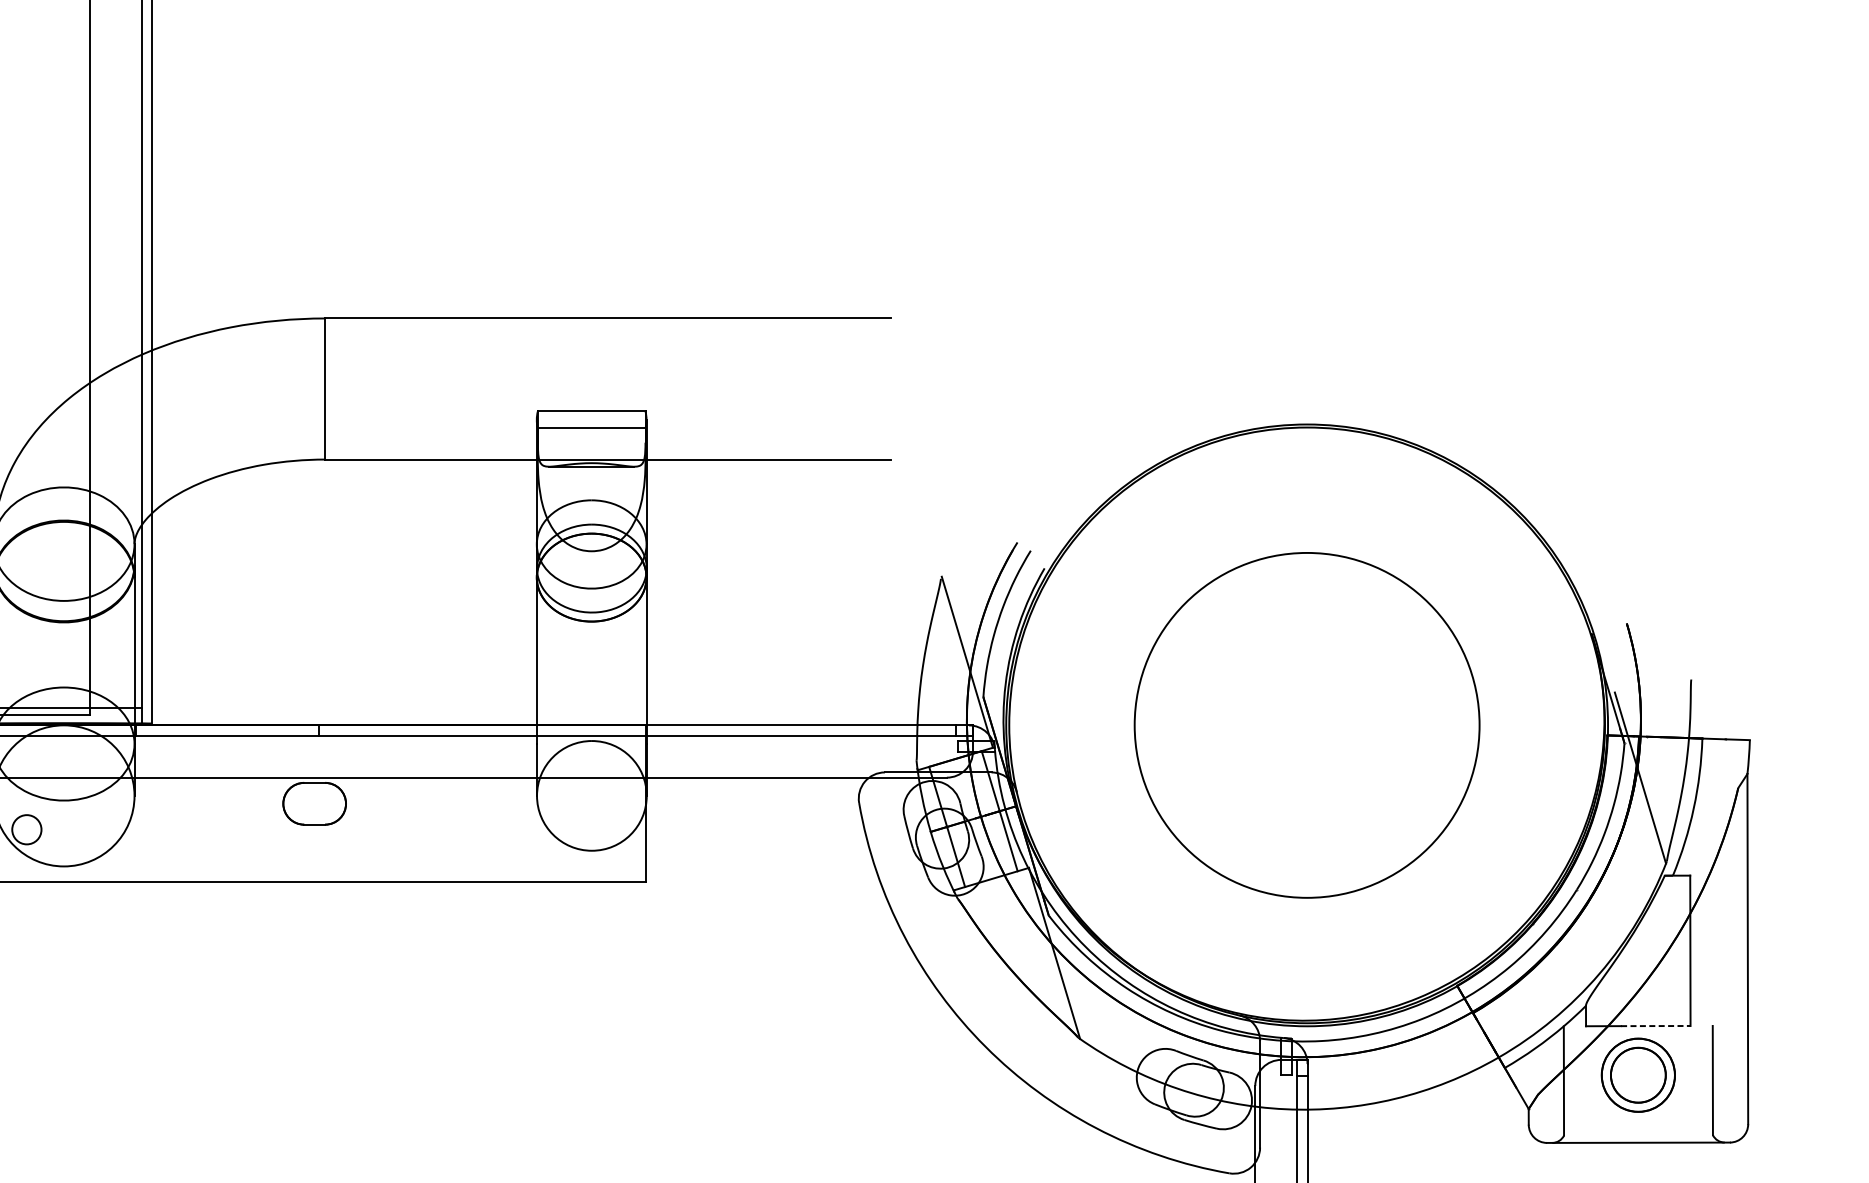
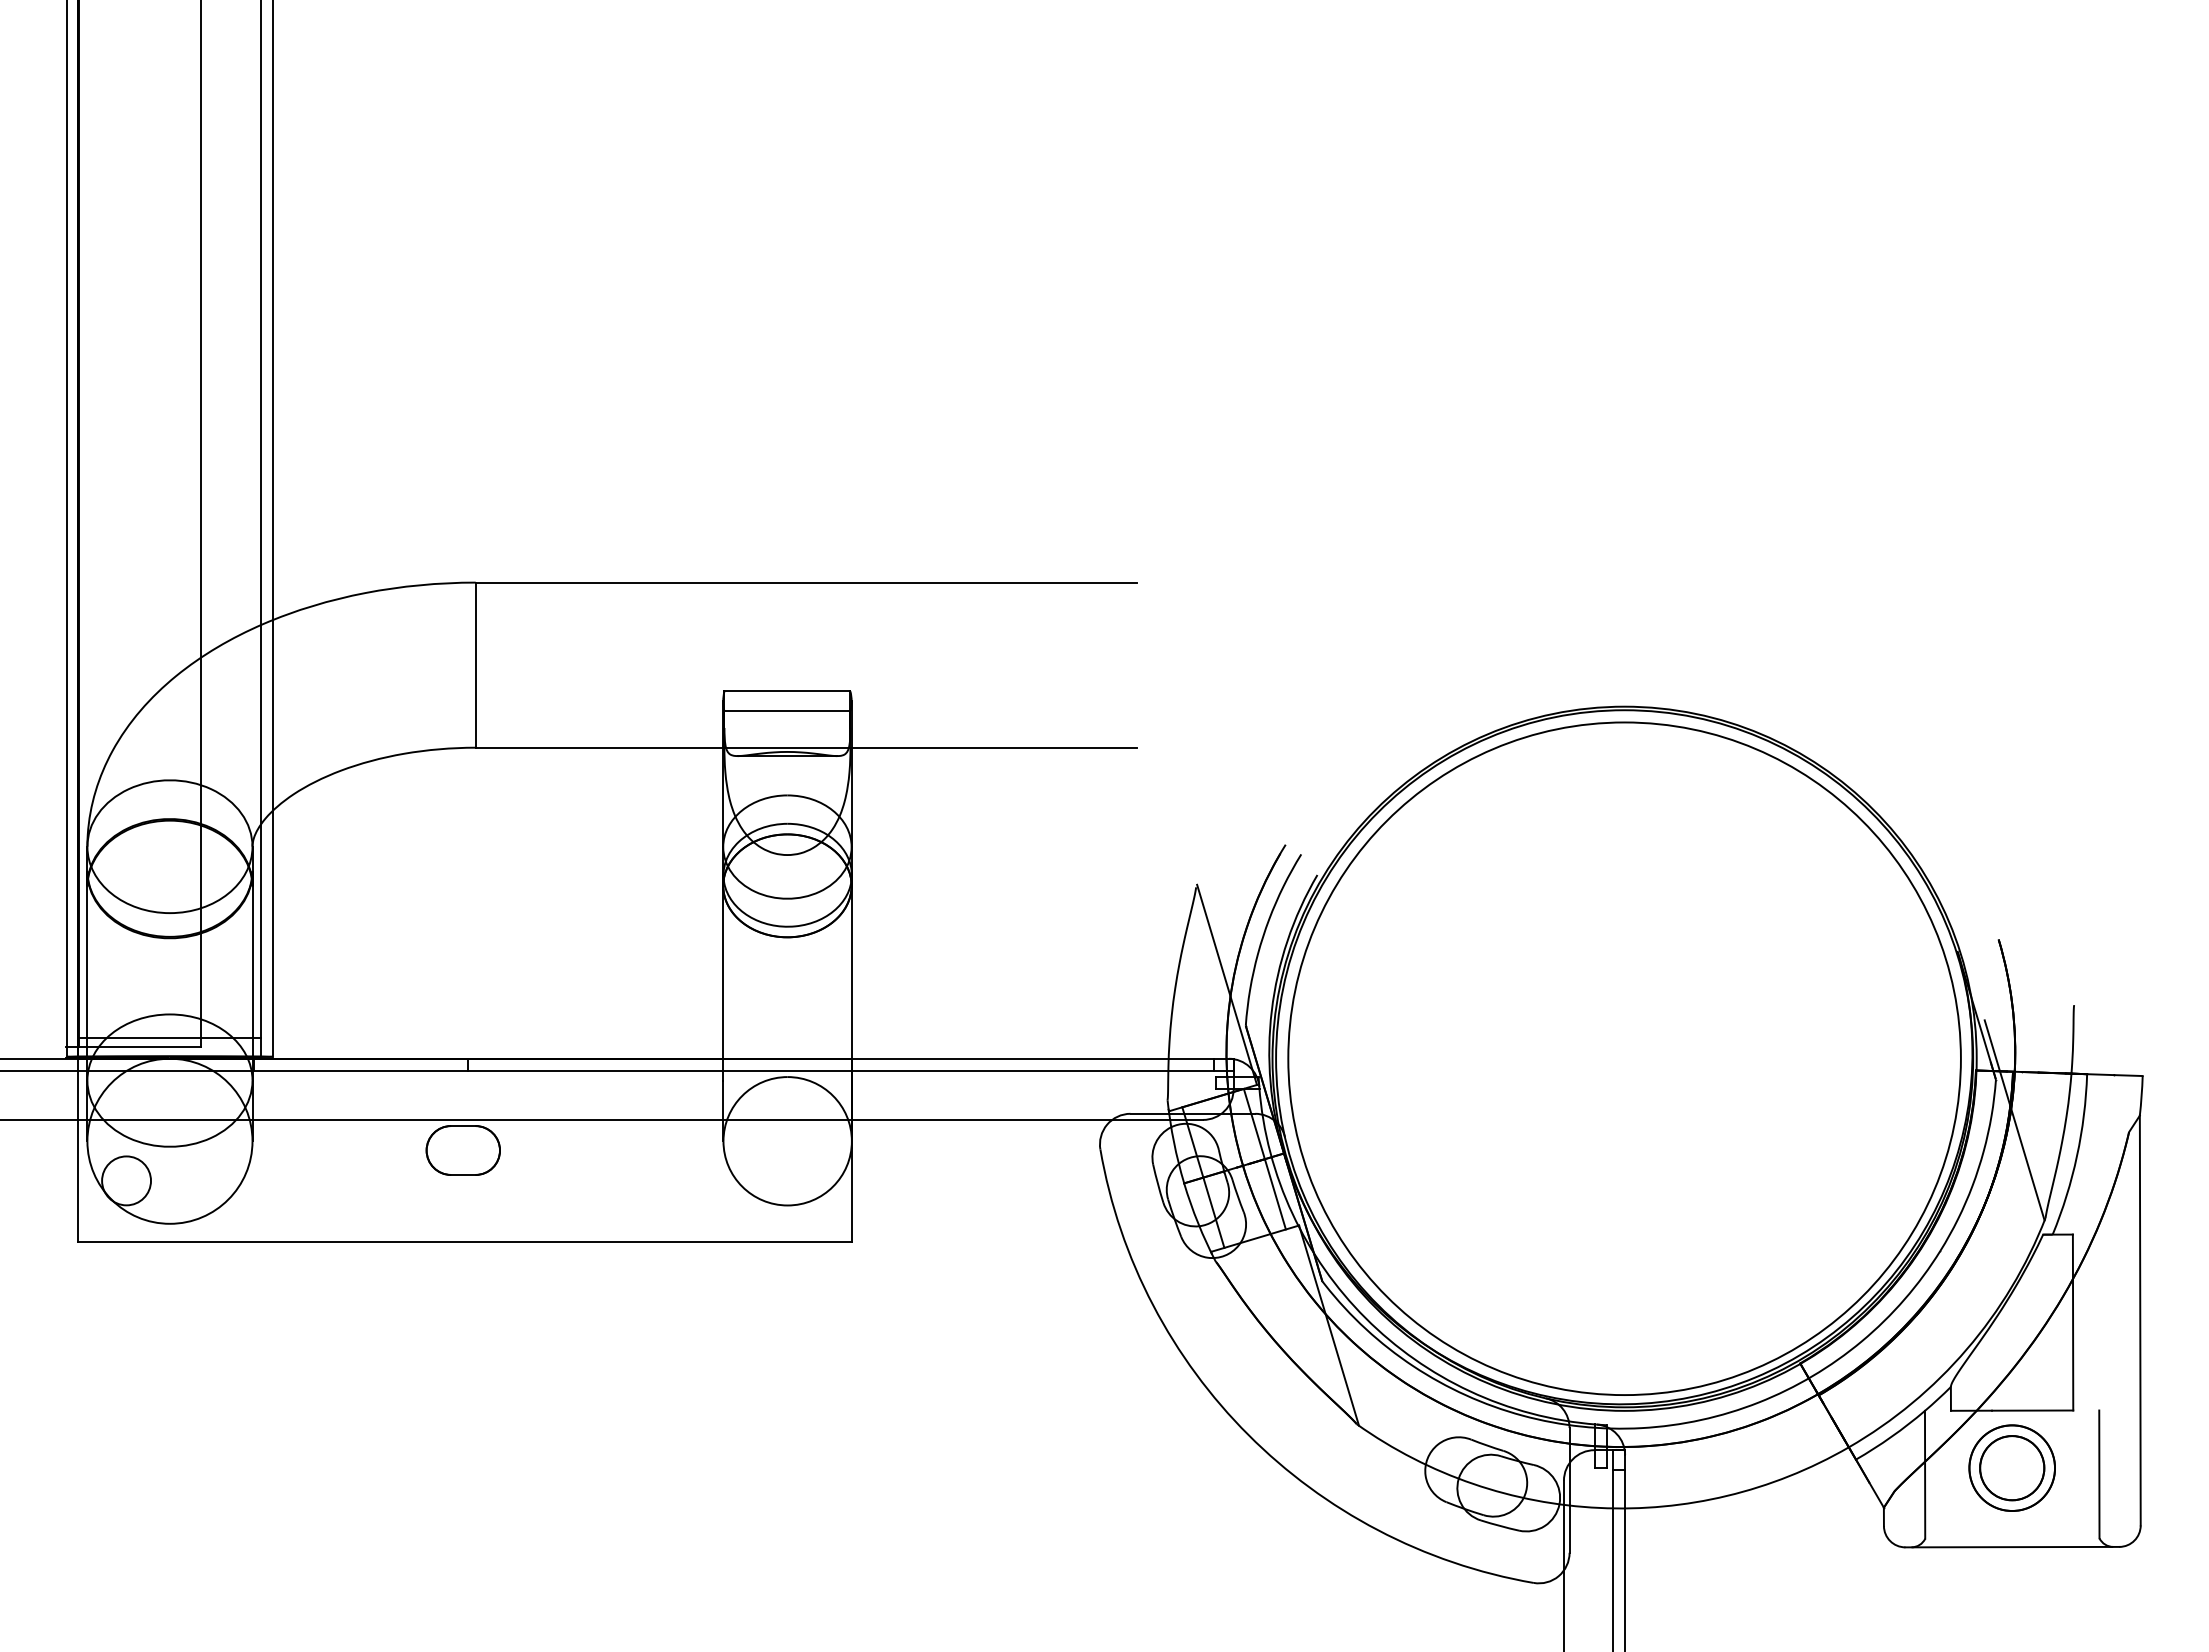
circle: (1307, 725) -> (1624, 1058), size x1.67
circle: (26, 829) -> (126, 1180), size x1.43
line: (1655, 1025) -> (2032, 1410), dashed -> solid

